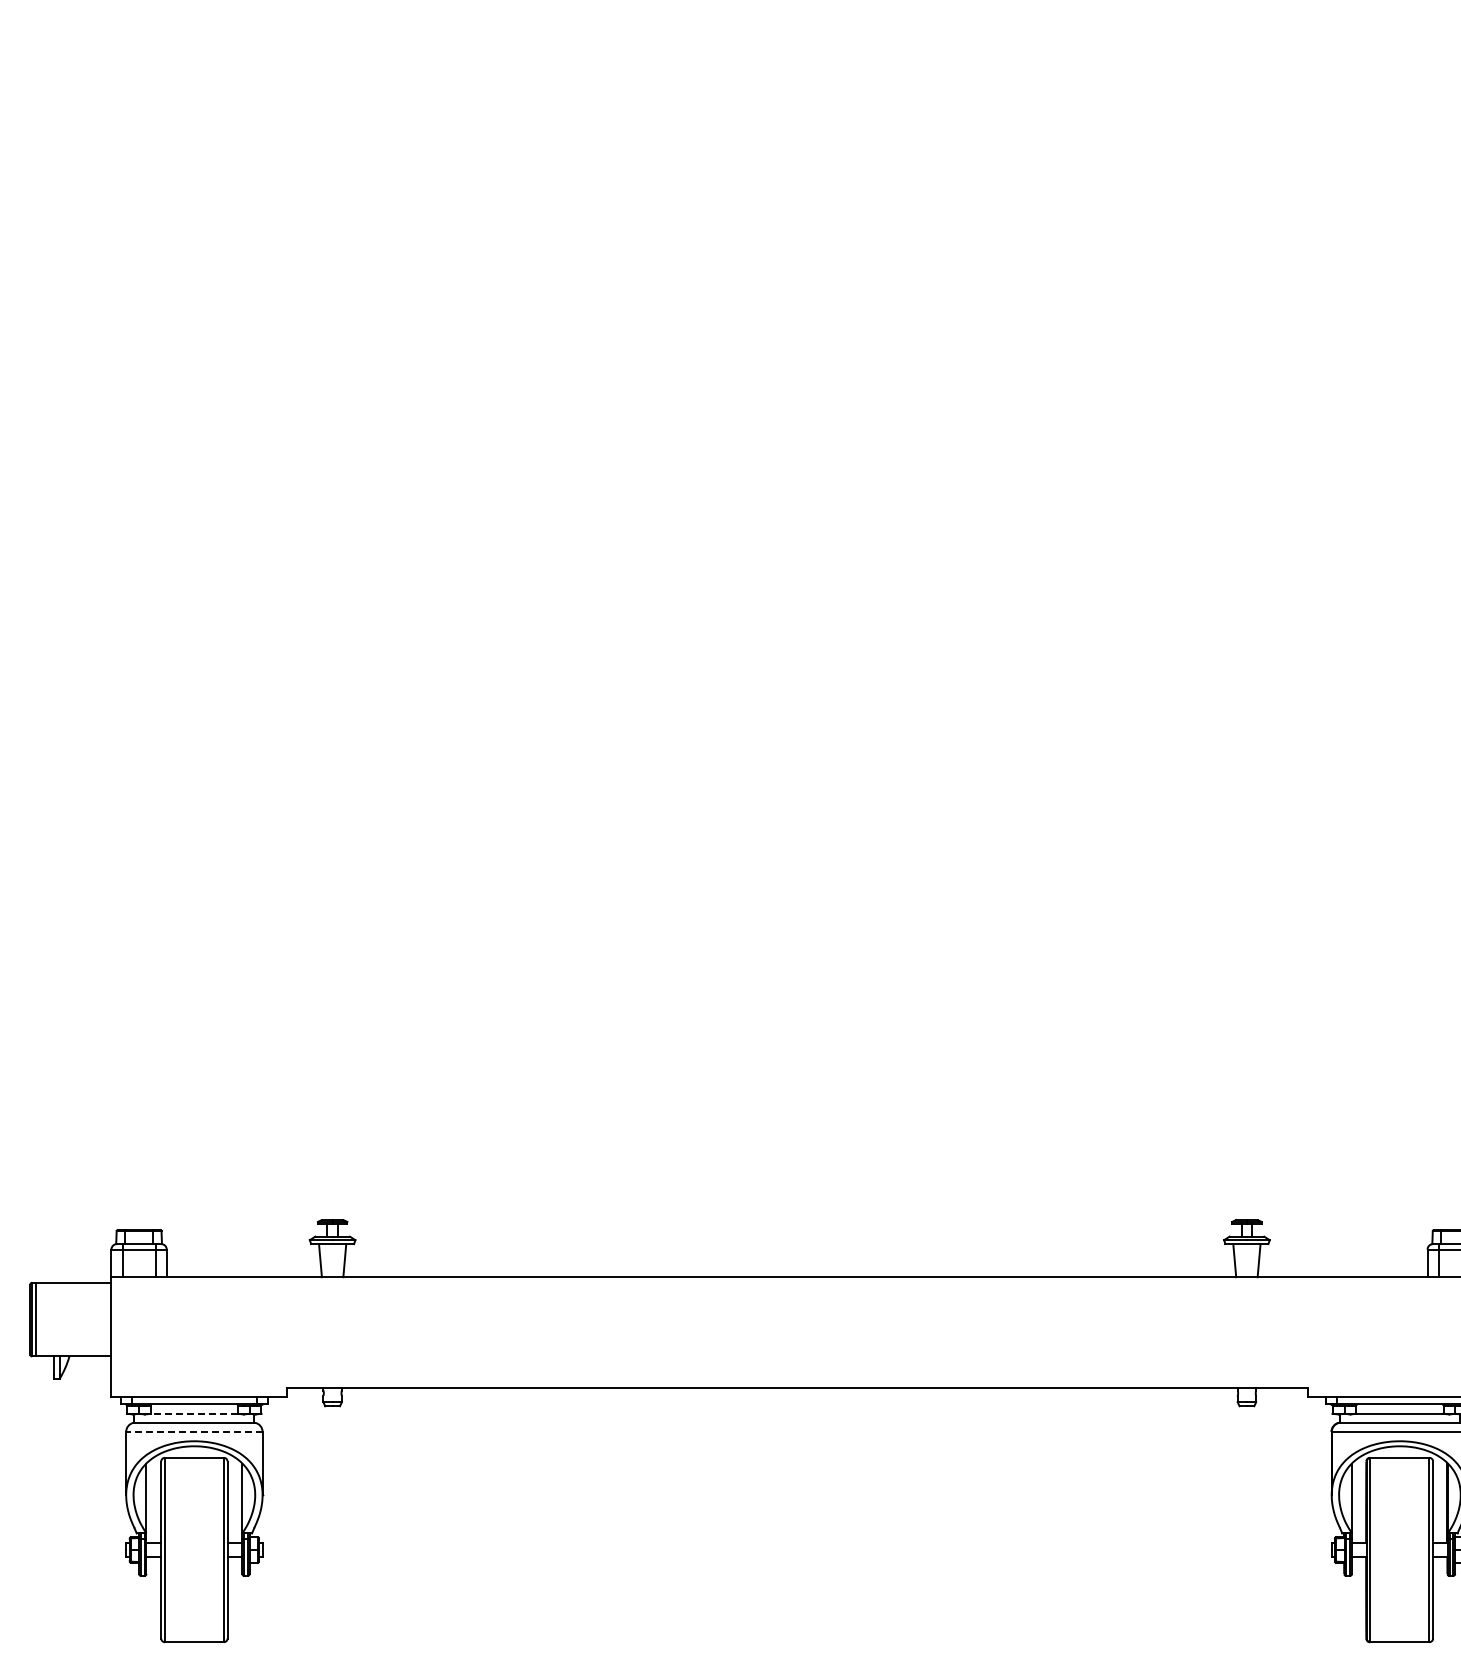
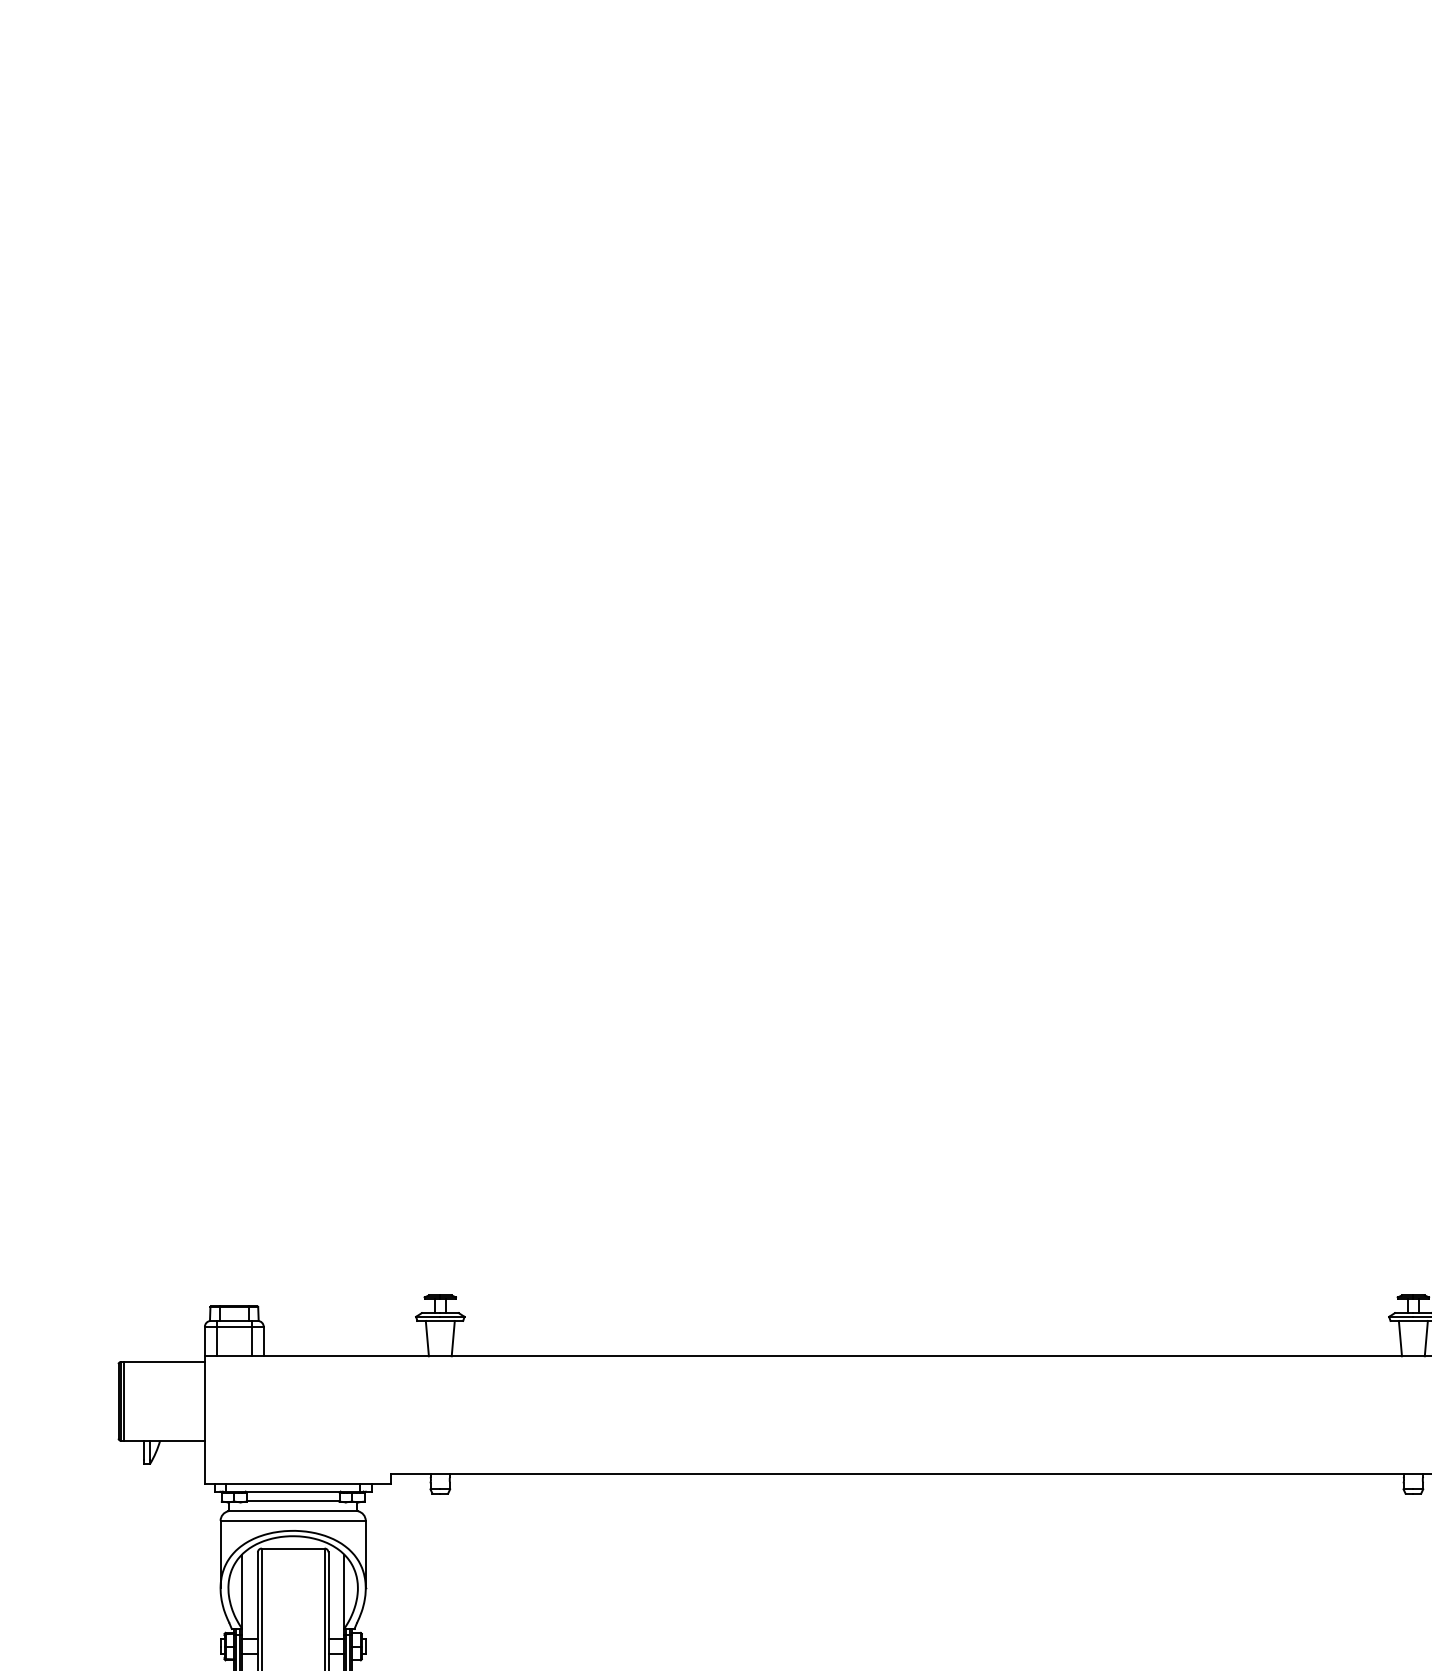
line: (194, 1413) -> (293, 1501), dashed -> solid
line: (193, 1431) -> (292, 1520), dashed -> solid

